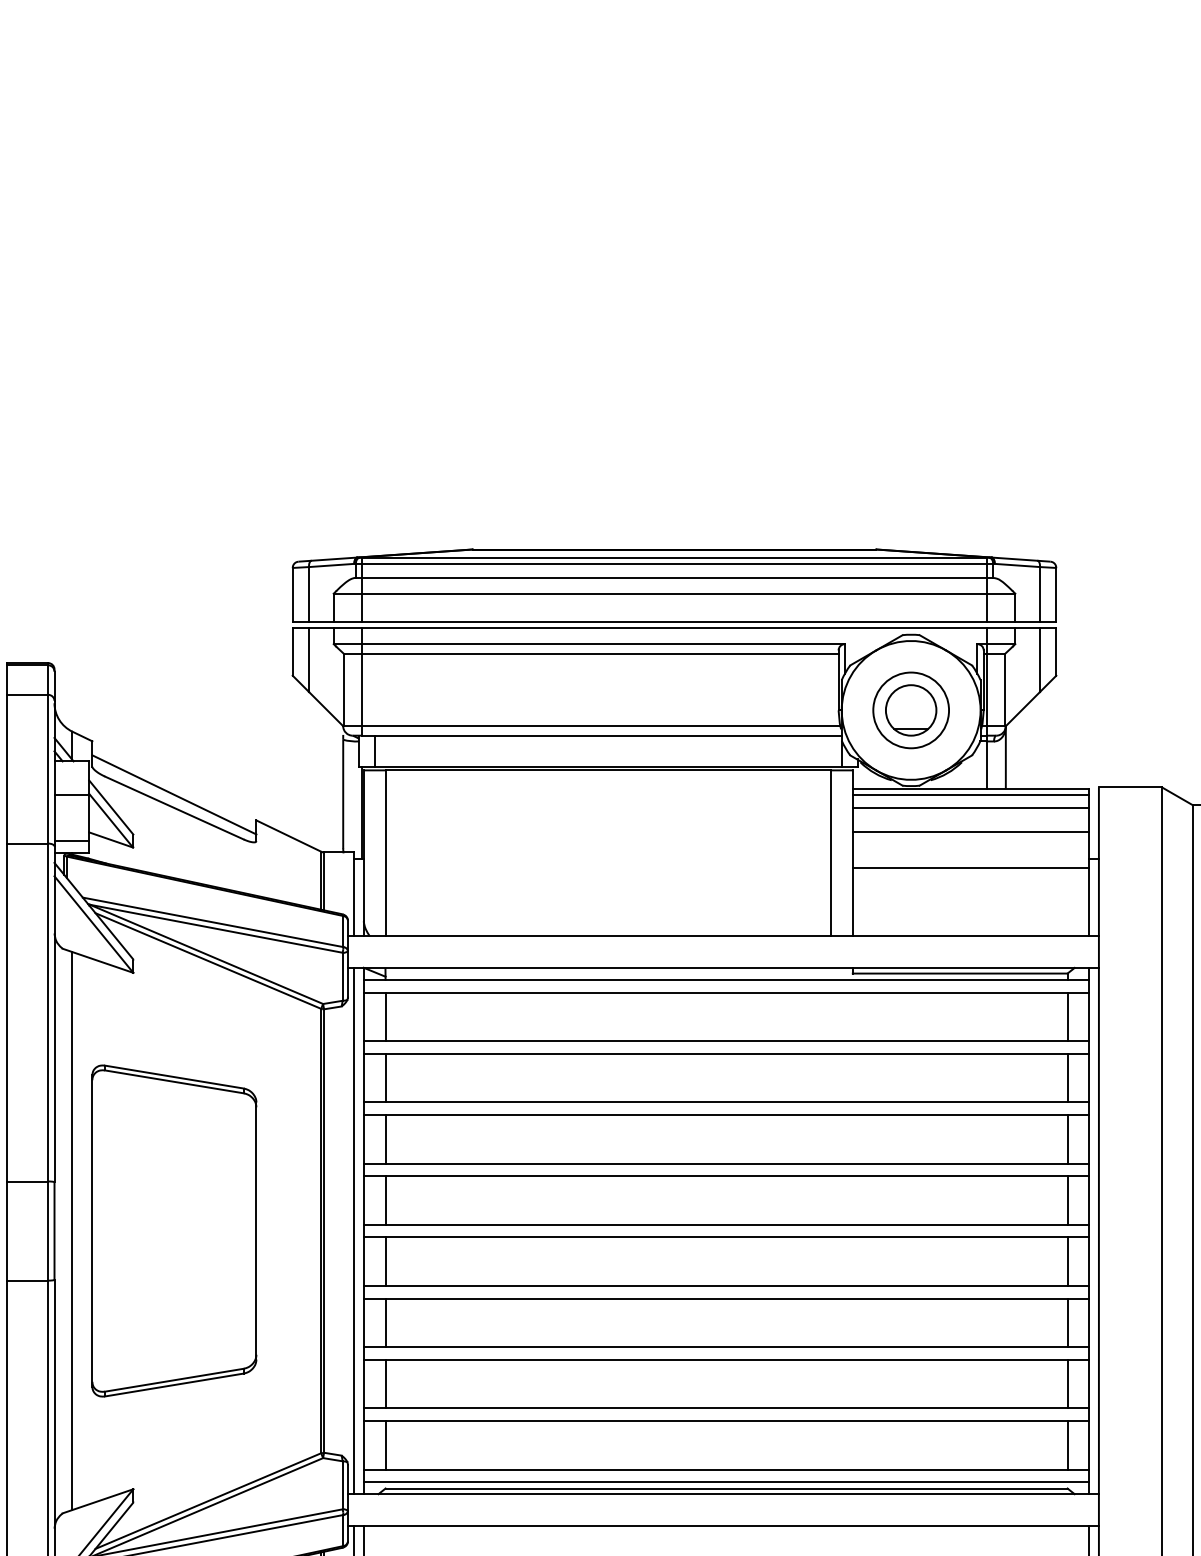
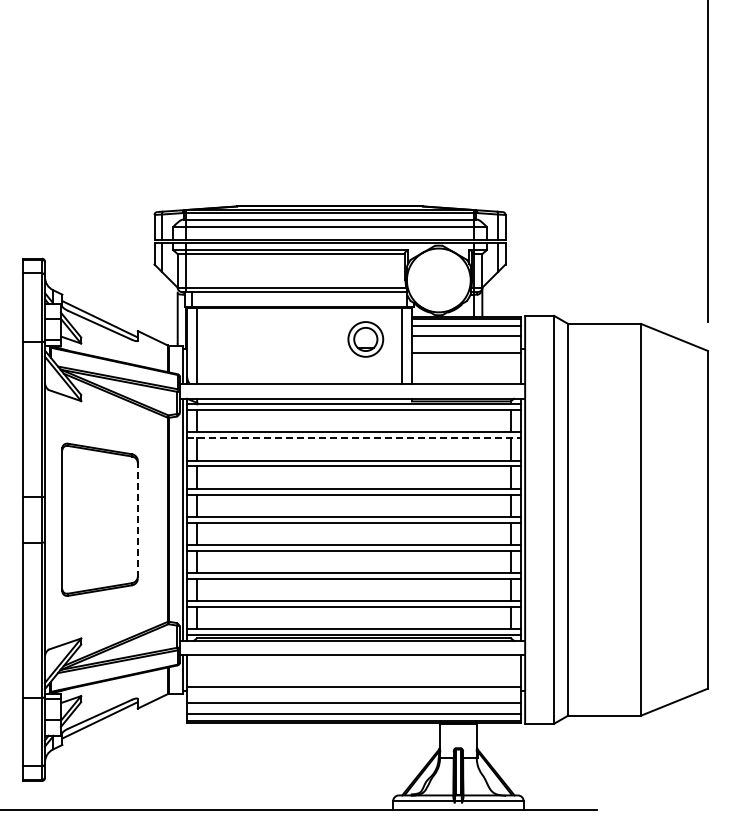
part: (910, 710) -> (365, 339), moved
line: (725, 1054) -> (353, 438), solid -> dashed
line: (73, 1230) -> (53, 519), removed
line: (255, 1232) -> (137, 520), solid -> dashed

